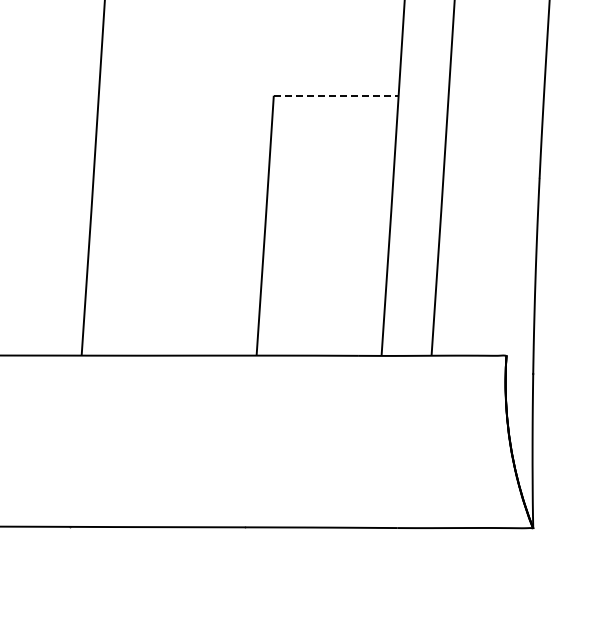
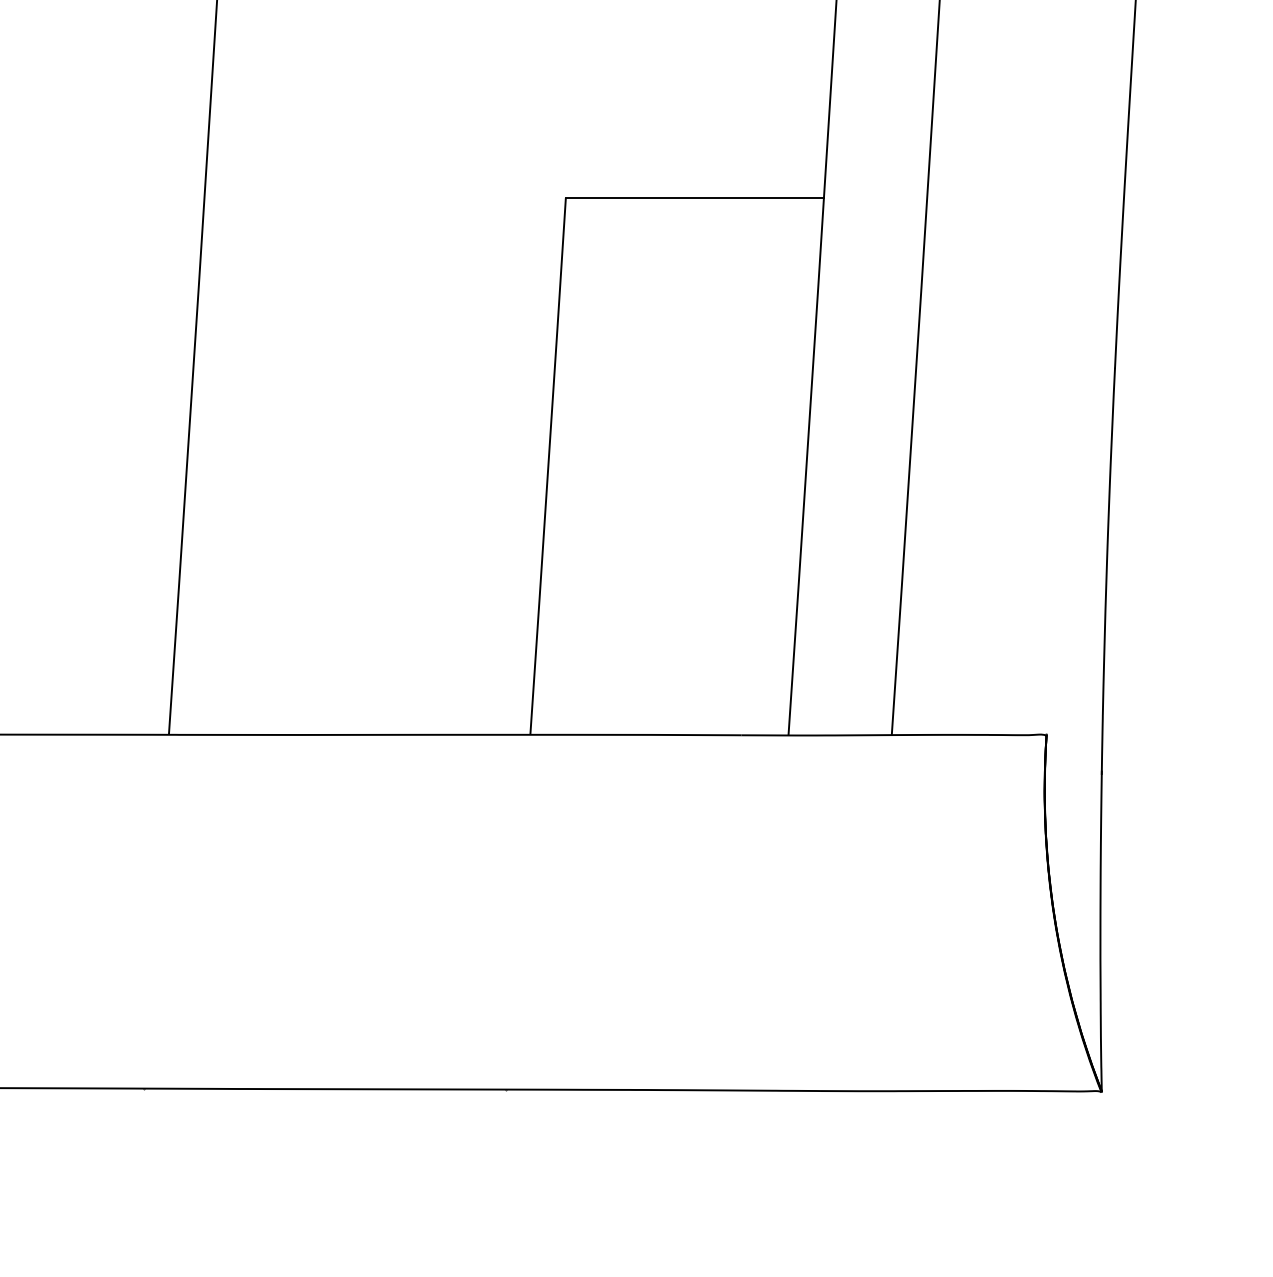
line: (336, 95) -> (695, 197), dashed -> solid

